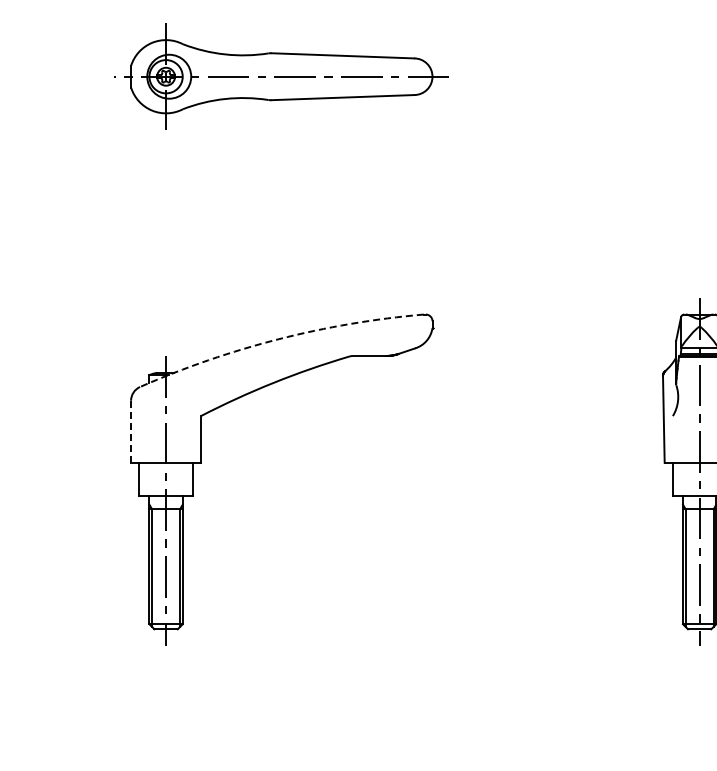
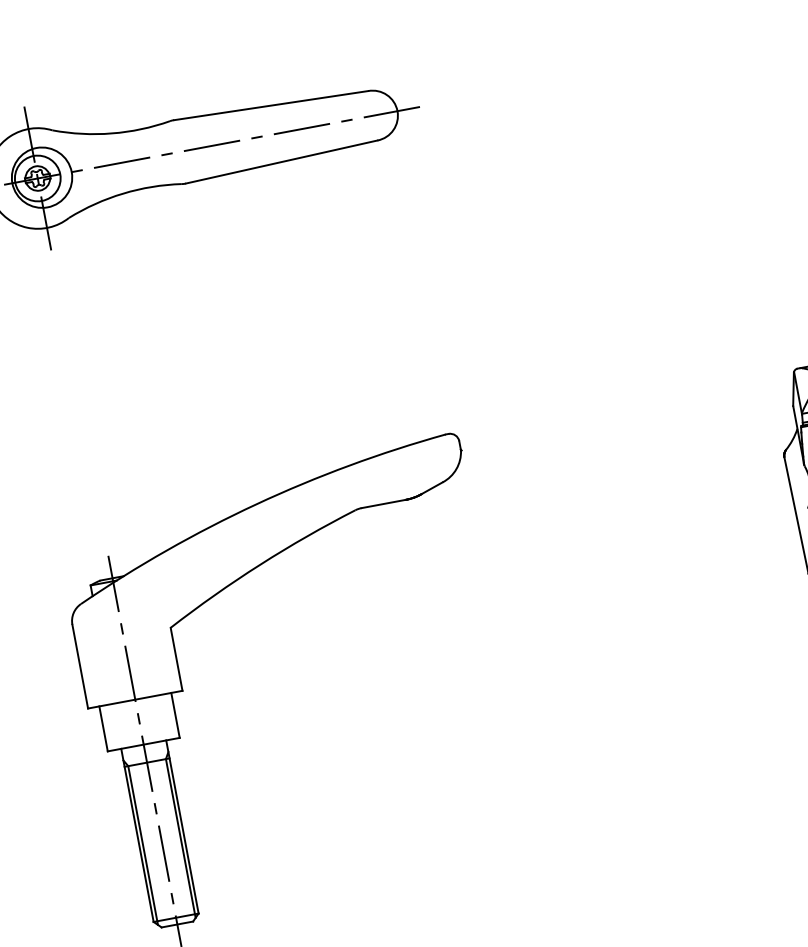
arc: (278, 339) -> (255, 504), dashed -> solid
line: (131, 432) -> (80, 667), dashed -> solid

